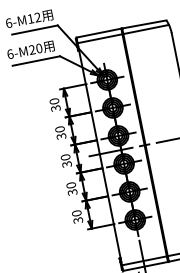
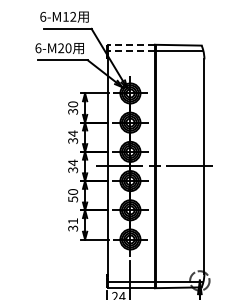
line: (97, 33) -> (130, 44), solid -> dashed
line: (99, 38) -> (130, 50), solid -> dashed
text: (60, 129) -> (73, 133), 30 -> 34
text: (65, 157) -> (73, 162), 30 -> 34
text: (72, 192) -> (72, 199), 30 -> 50
text: (77, 213) -> (73, 221), 30 -> 31

